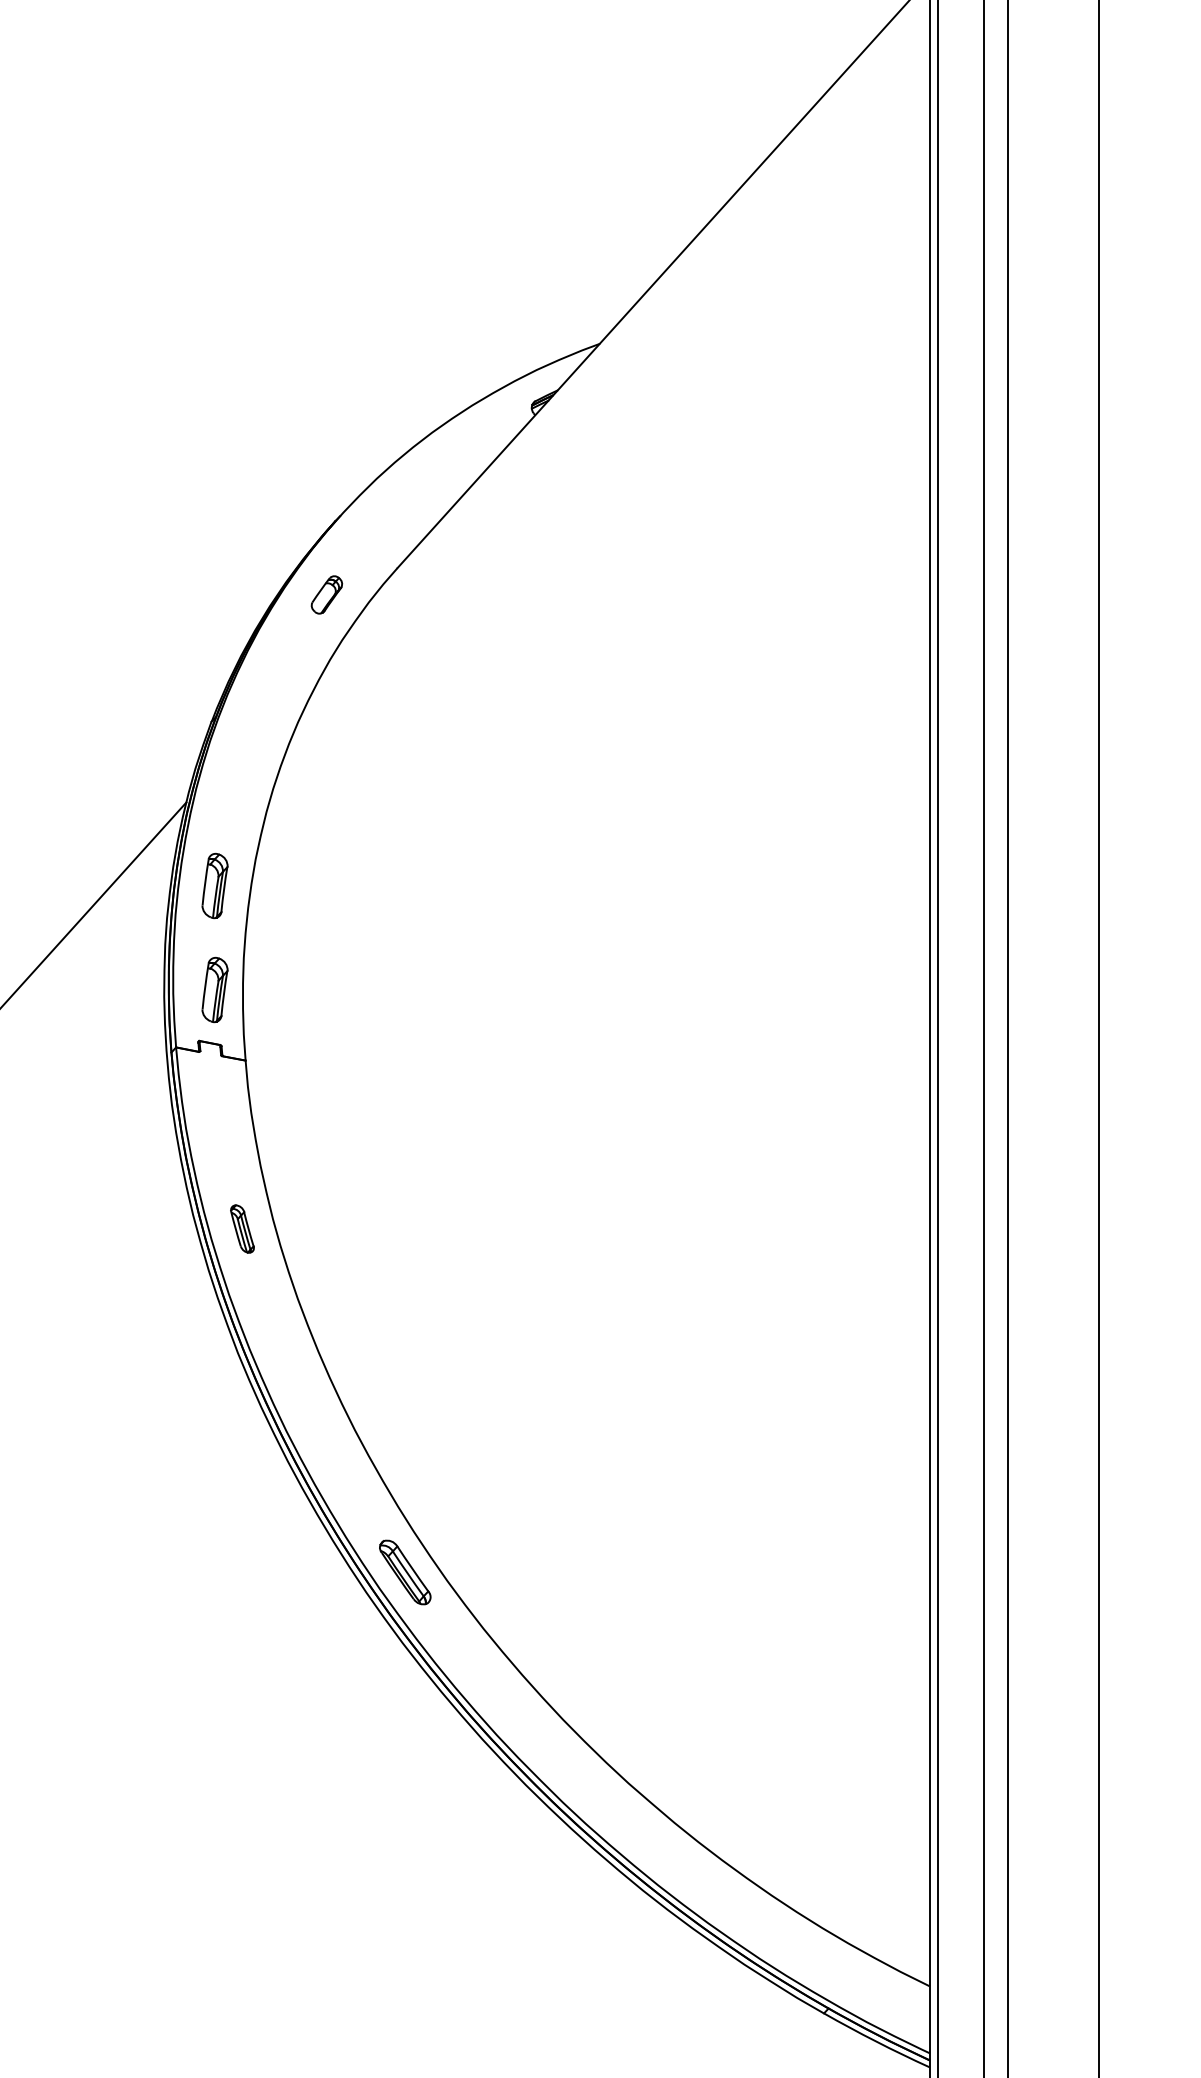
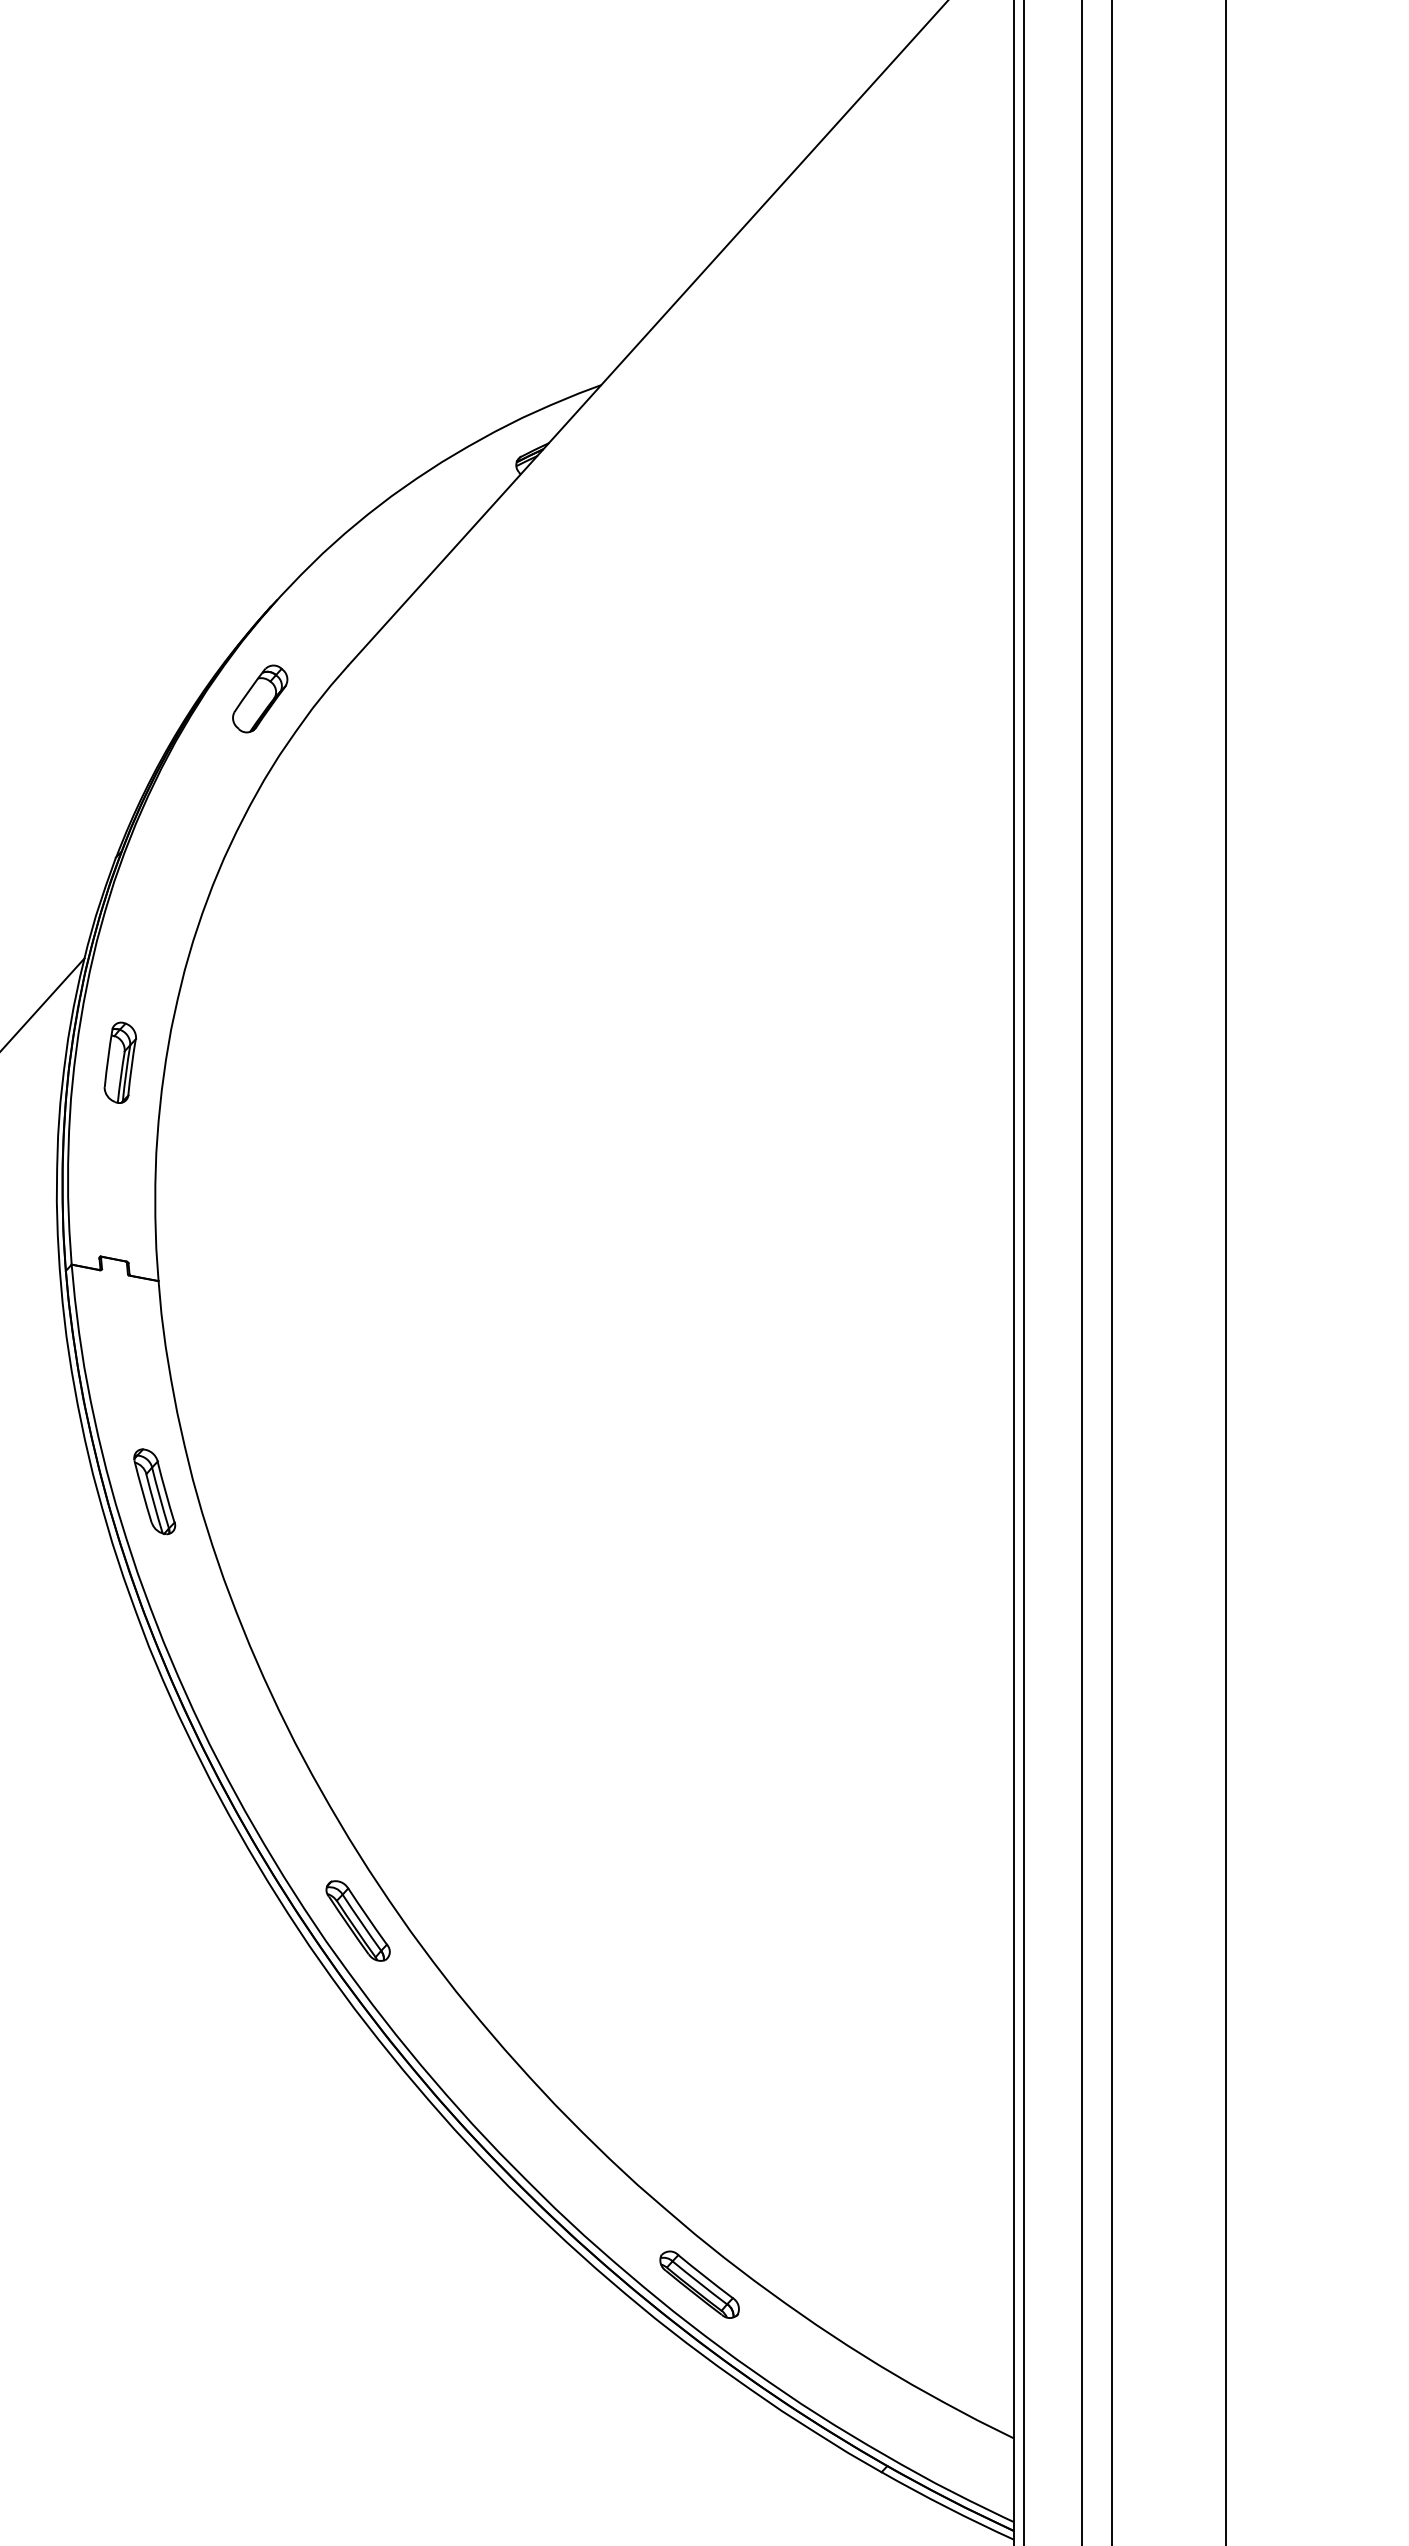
part: (326, 594) -> (259, 698), size x1.43
part: (214, 989) -> (119, 1192), removed
part: (242, 1228) -> (154, 1490), size x1.43
part: (678, 1863) -> (699, 2284), added

